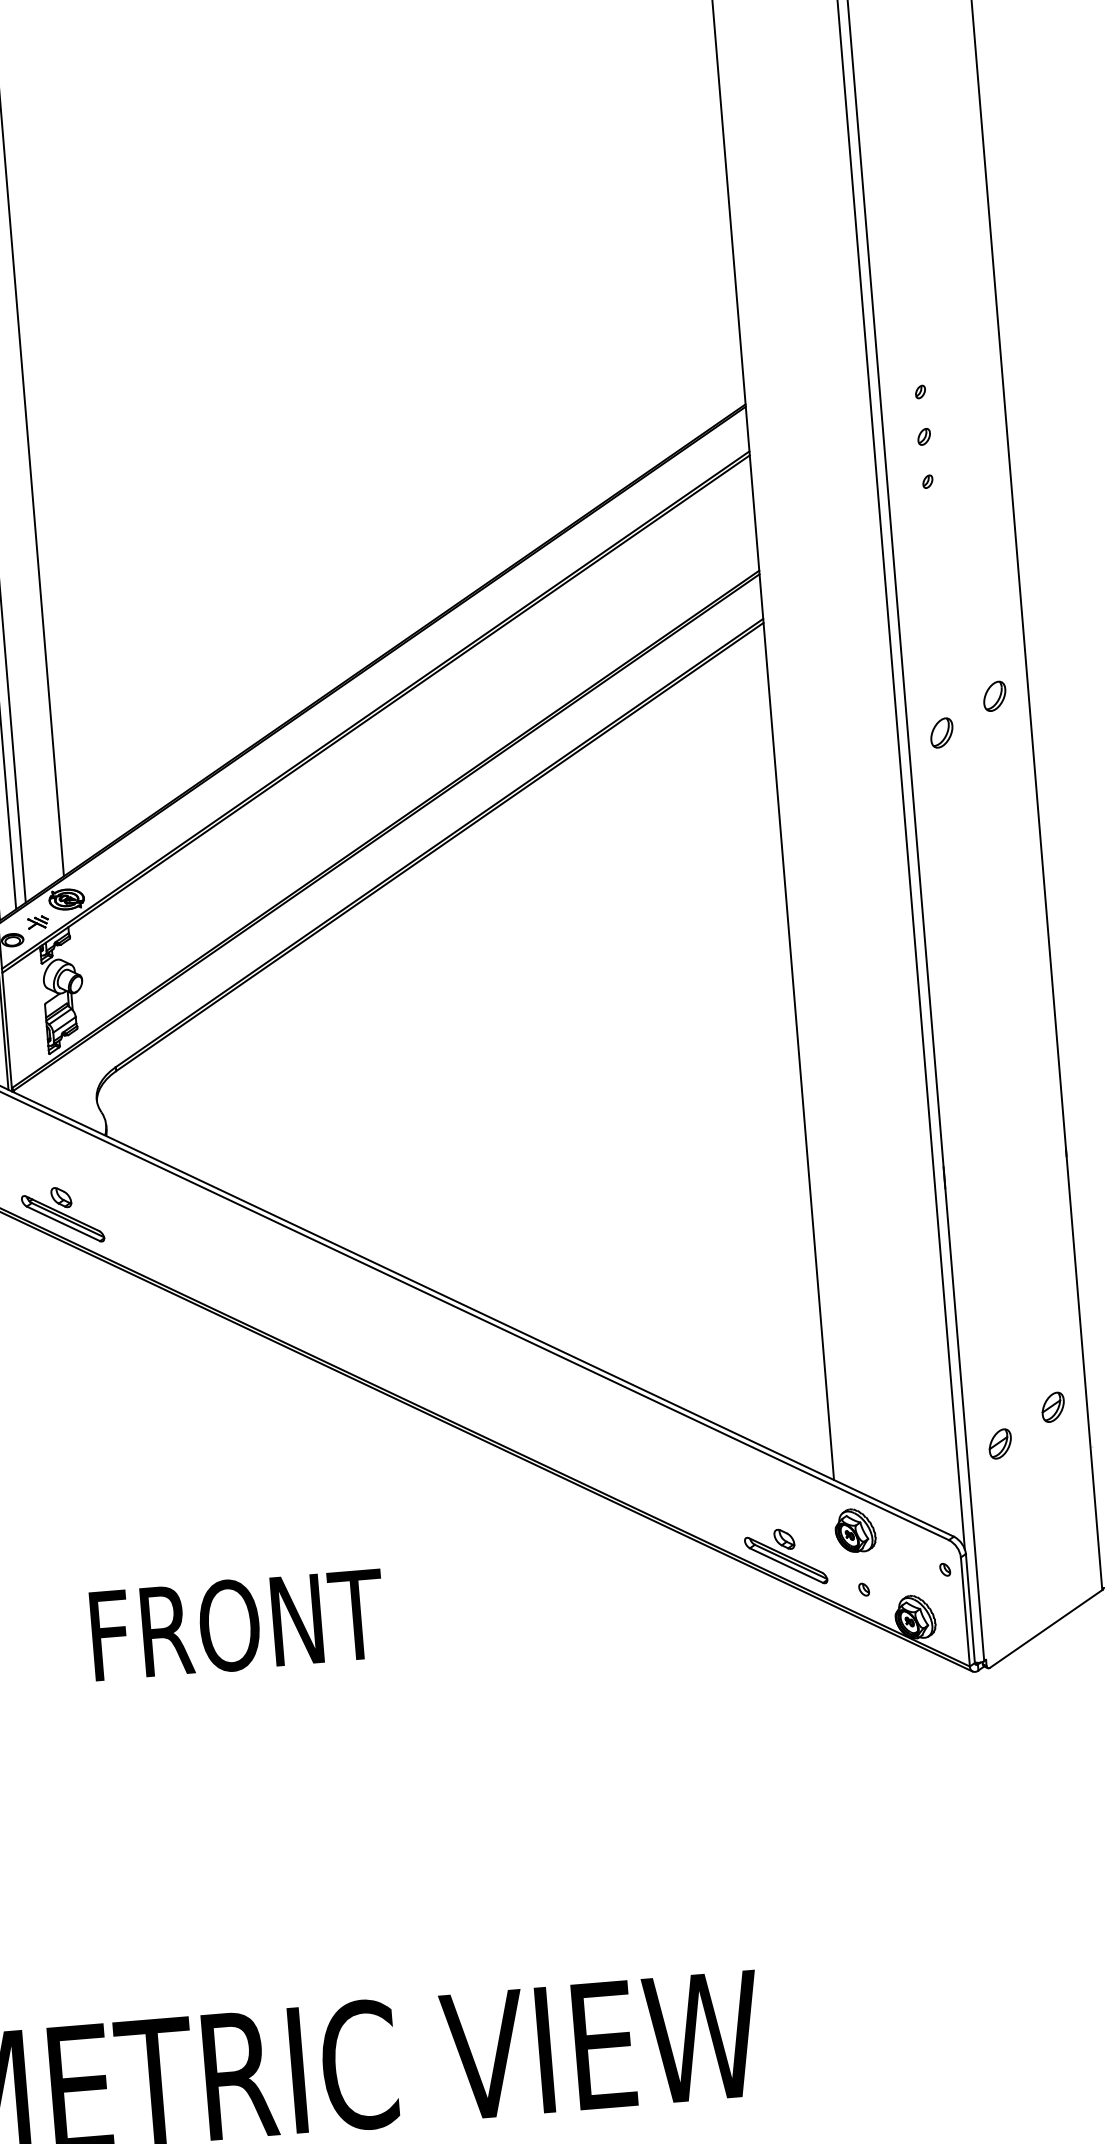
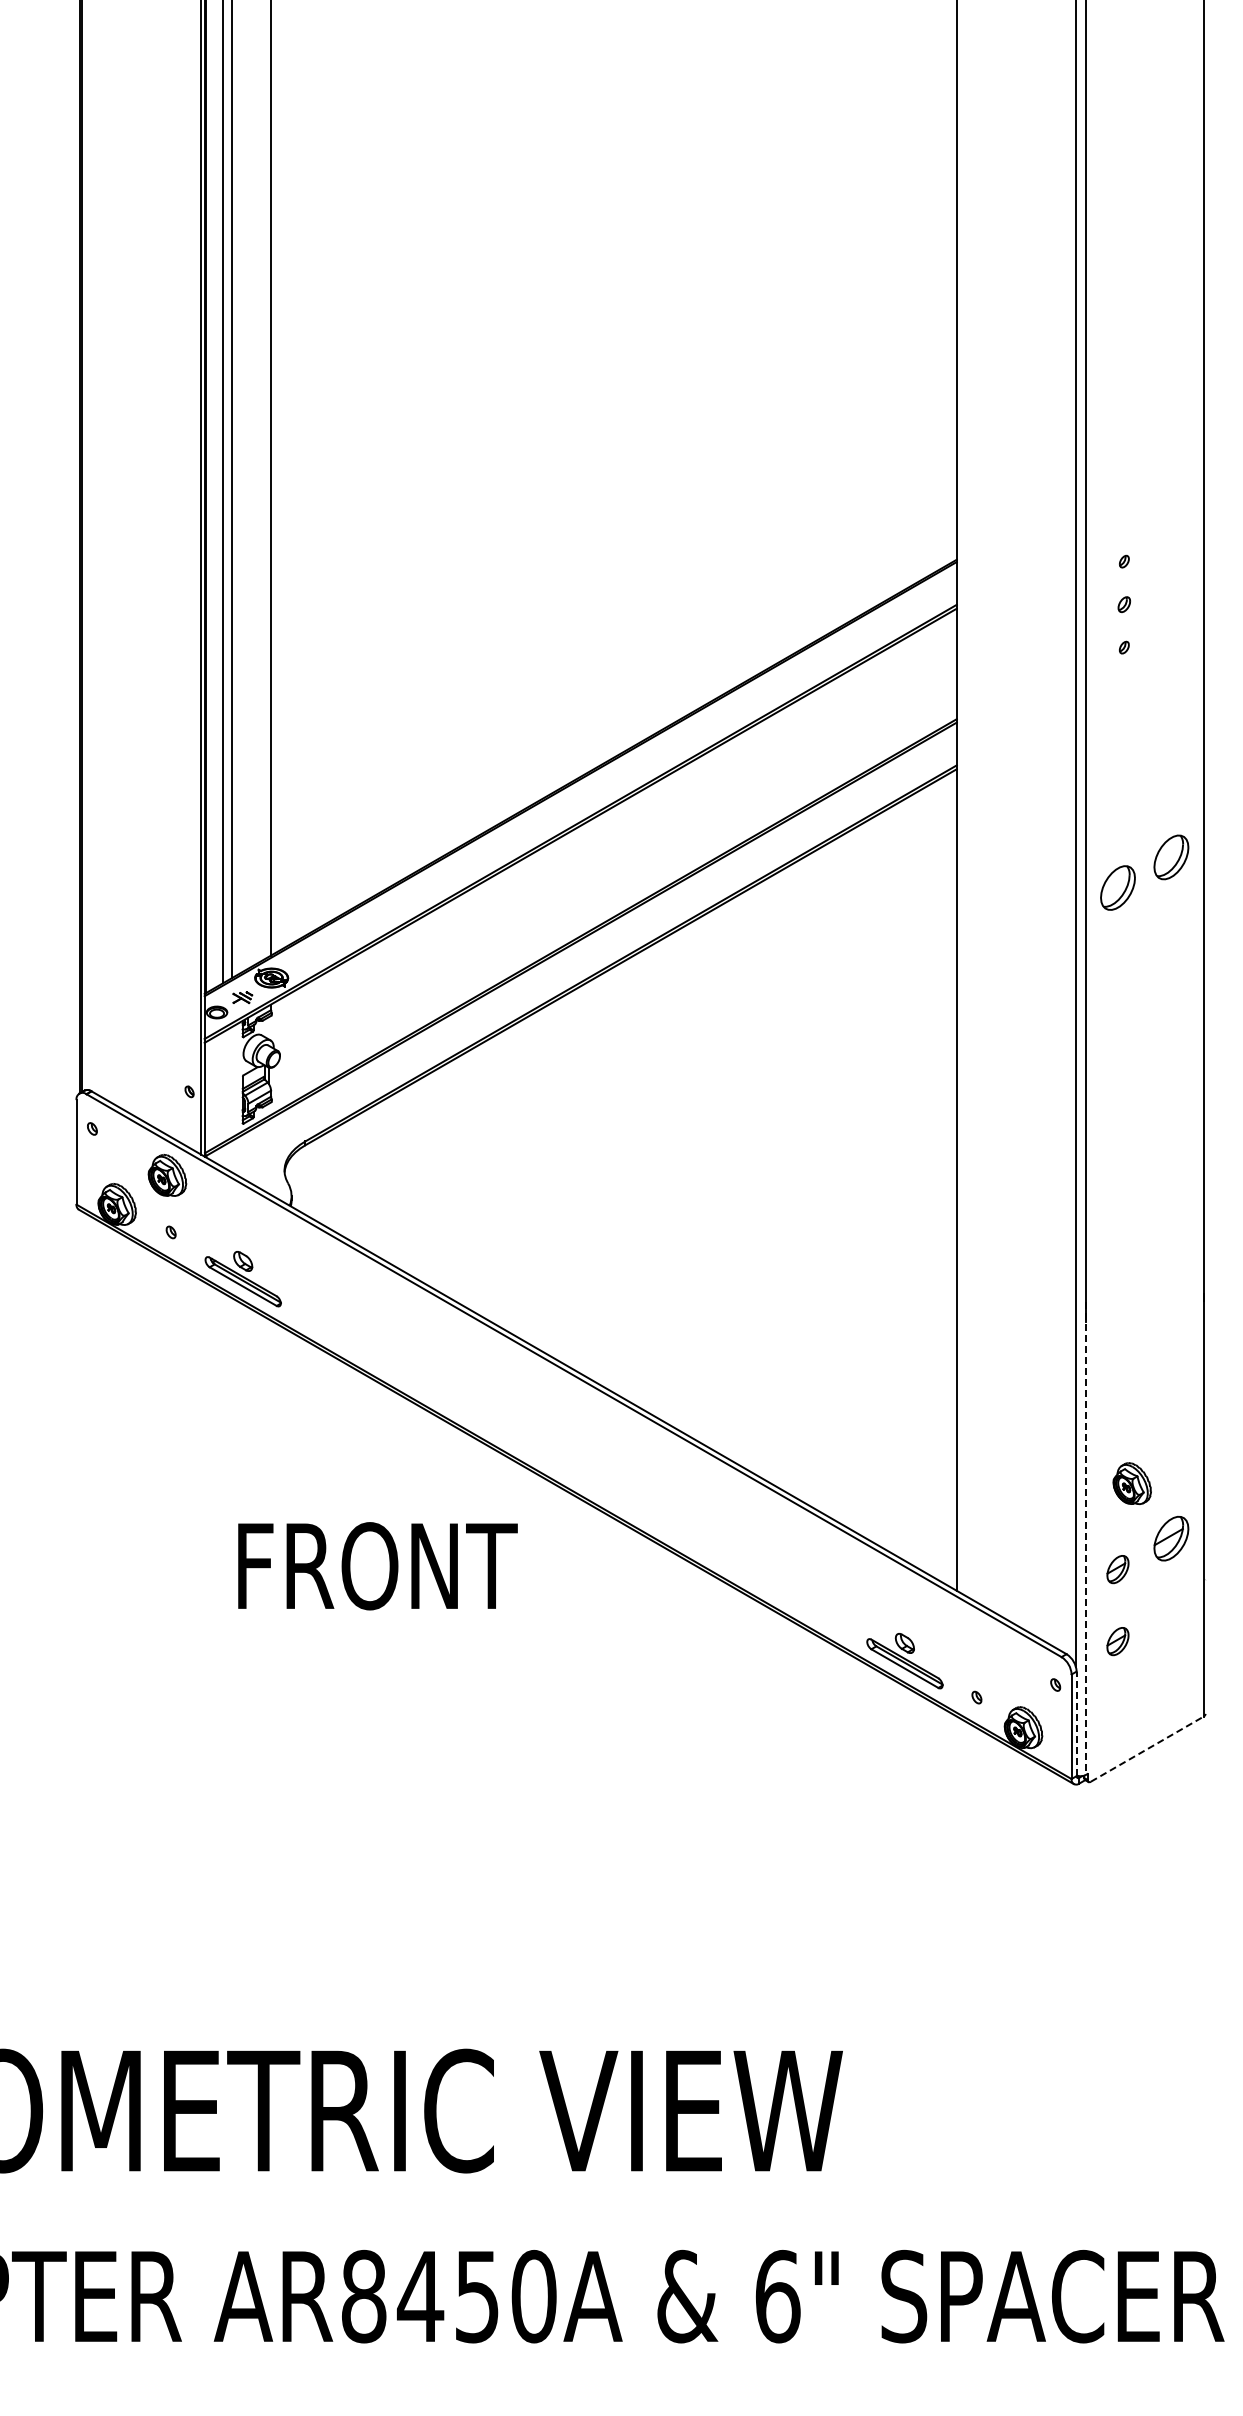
part: (993, 695) -> (1170, 856), size x1.6
part: (941, 732) -> (1117, 887), size x1.6
part: (1052, 1407) -> (1170, 1538), size x1.6
line: (963, 1414) -> (1085, 1538), solid -> dashed
part: (1005, 1519) -> (1117, 1641), added
part: (854, 1530) -> (1131, 1483), moved
line: (970, 1608) -> (1076, 1723), solid -> dashed
text: (237, 1625) -> (377, 1566), moved
line: (1046, 1628) -> (1147, 1748), solid -> dashed

